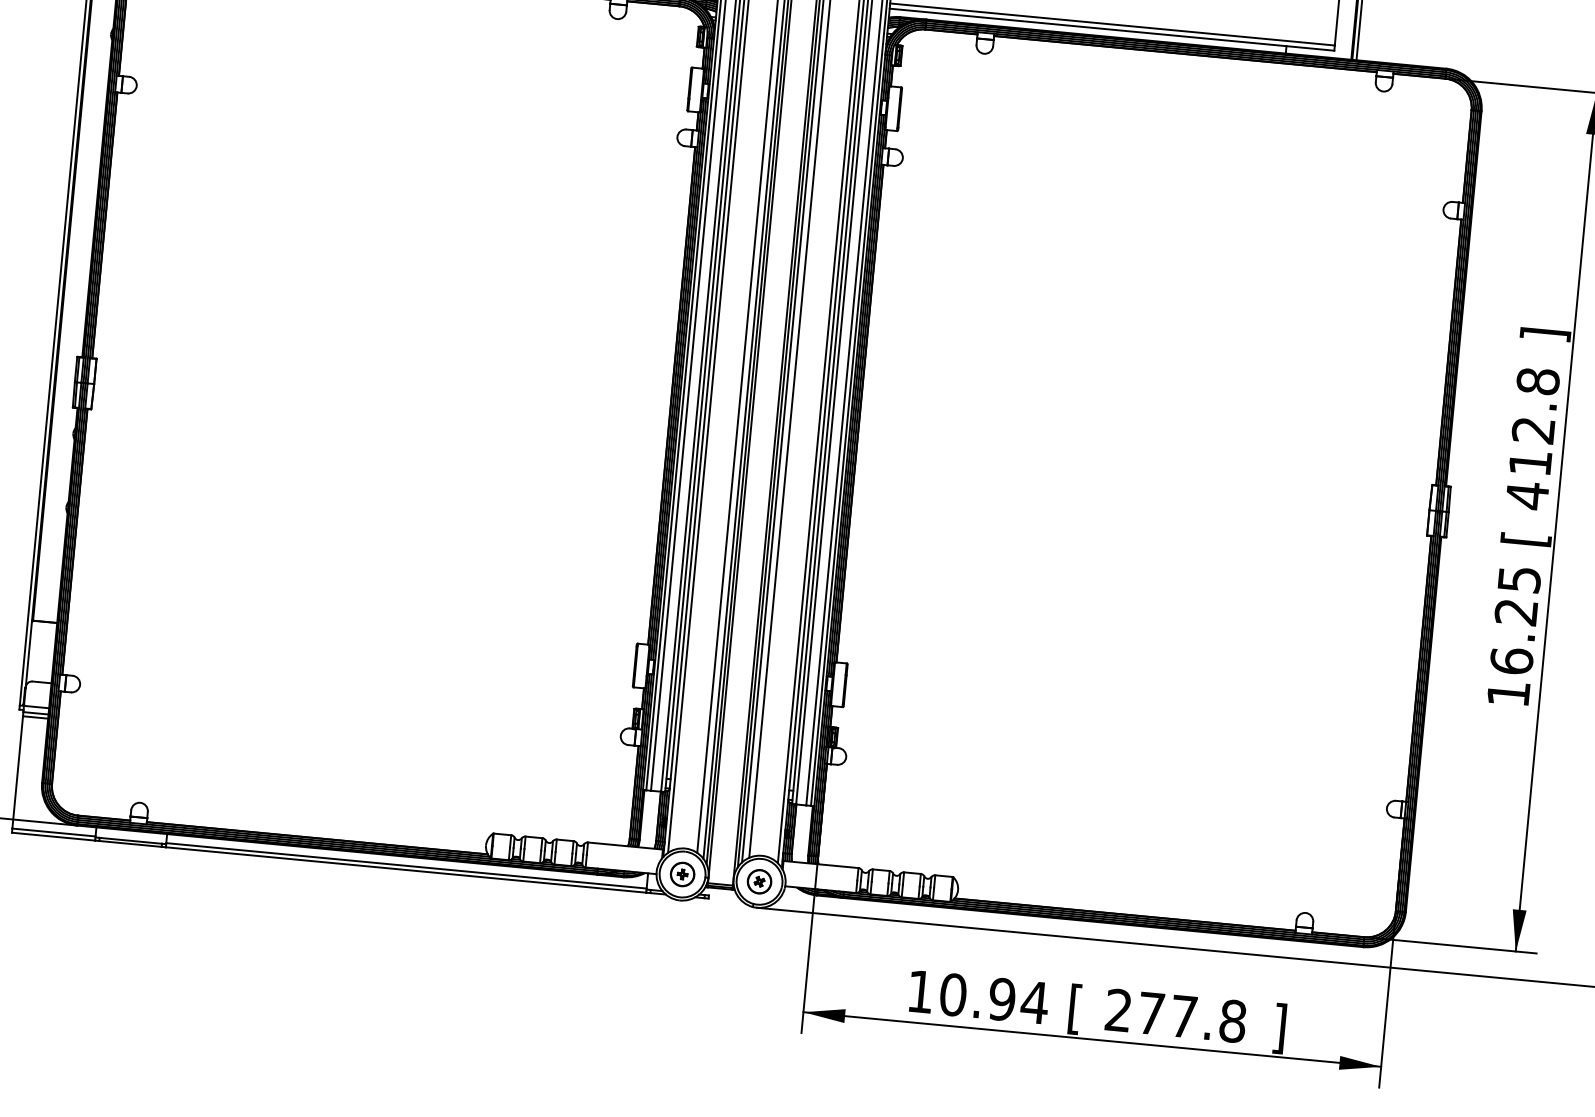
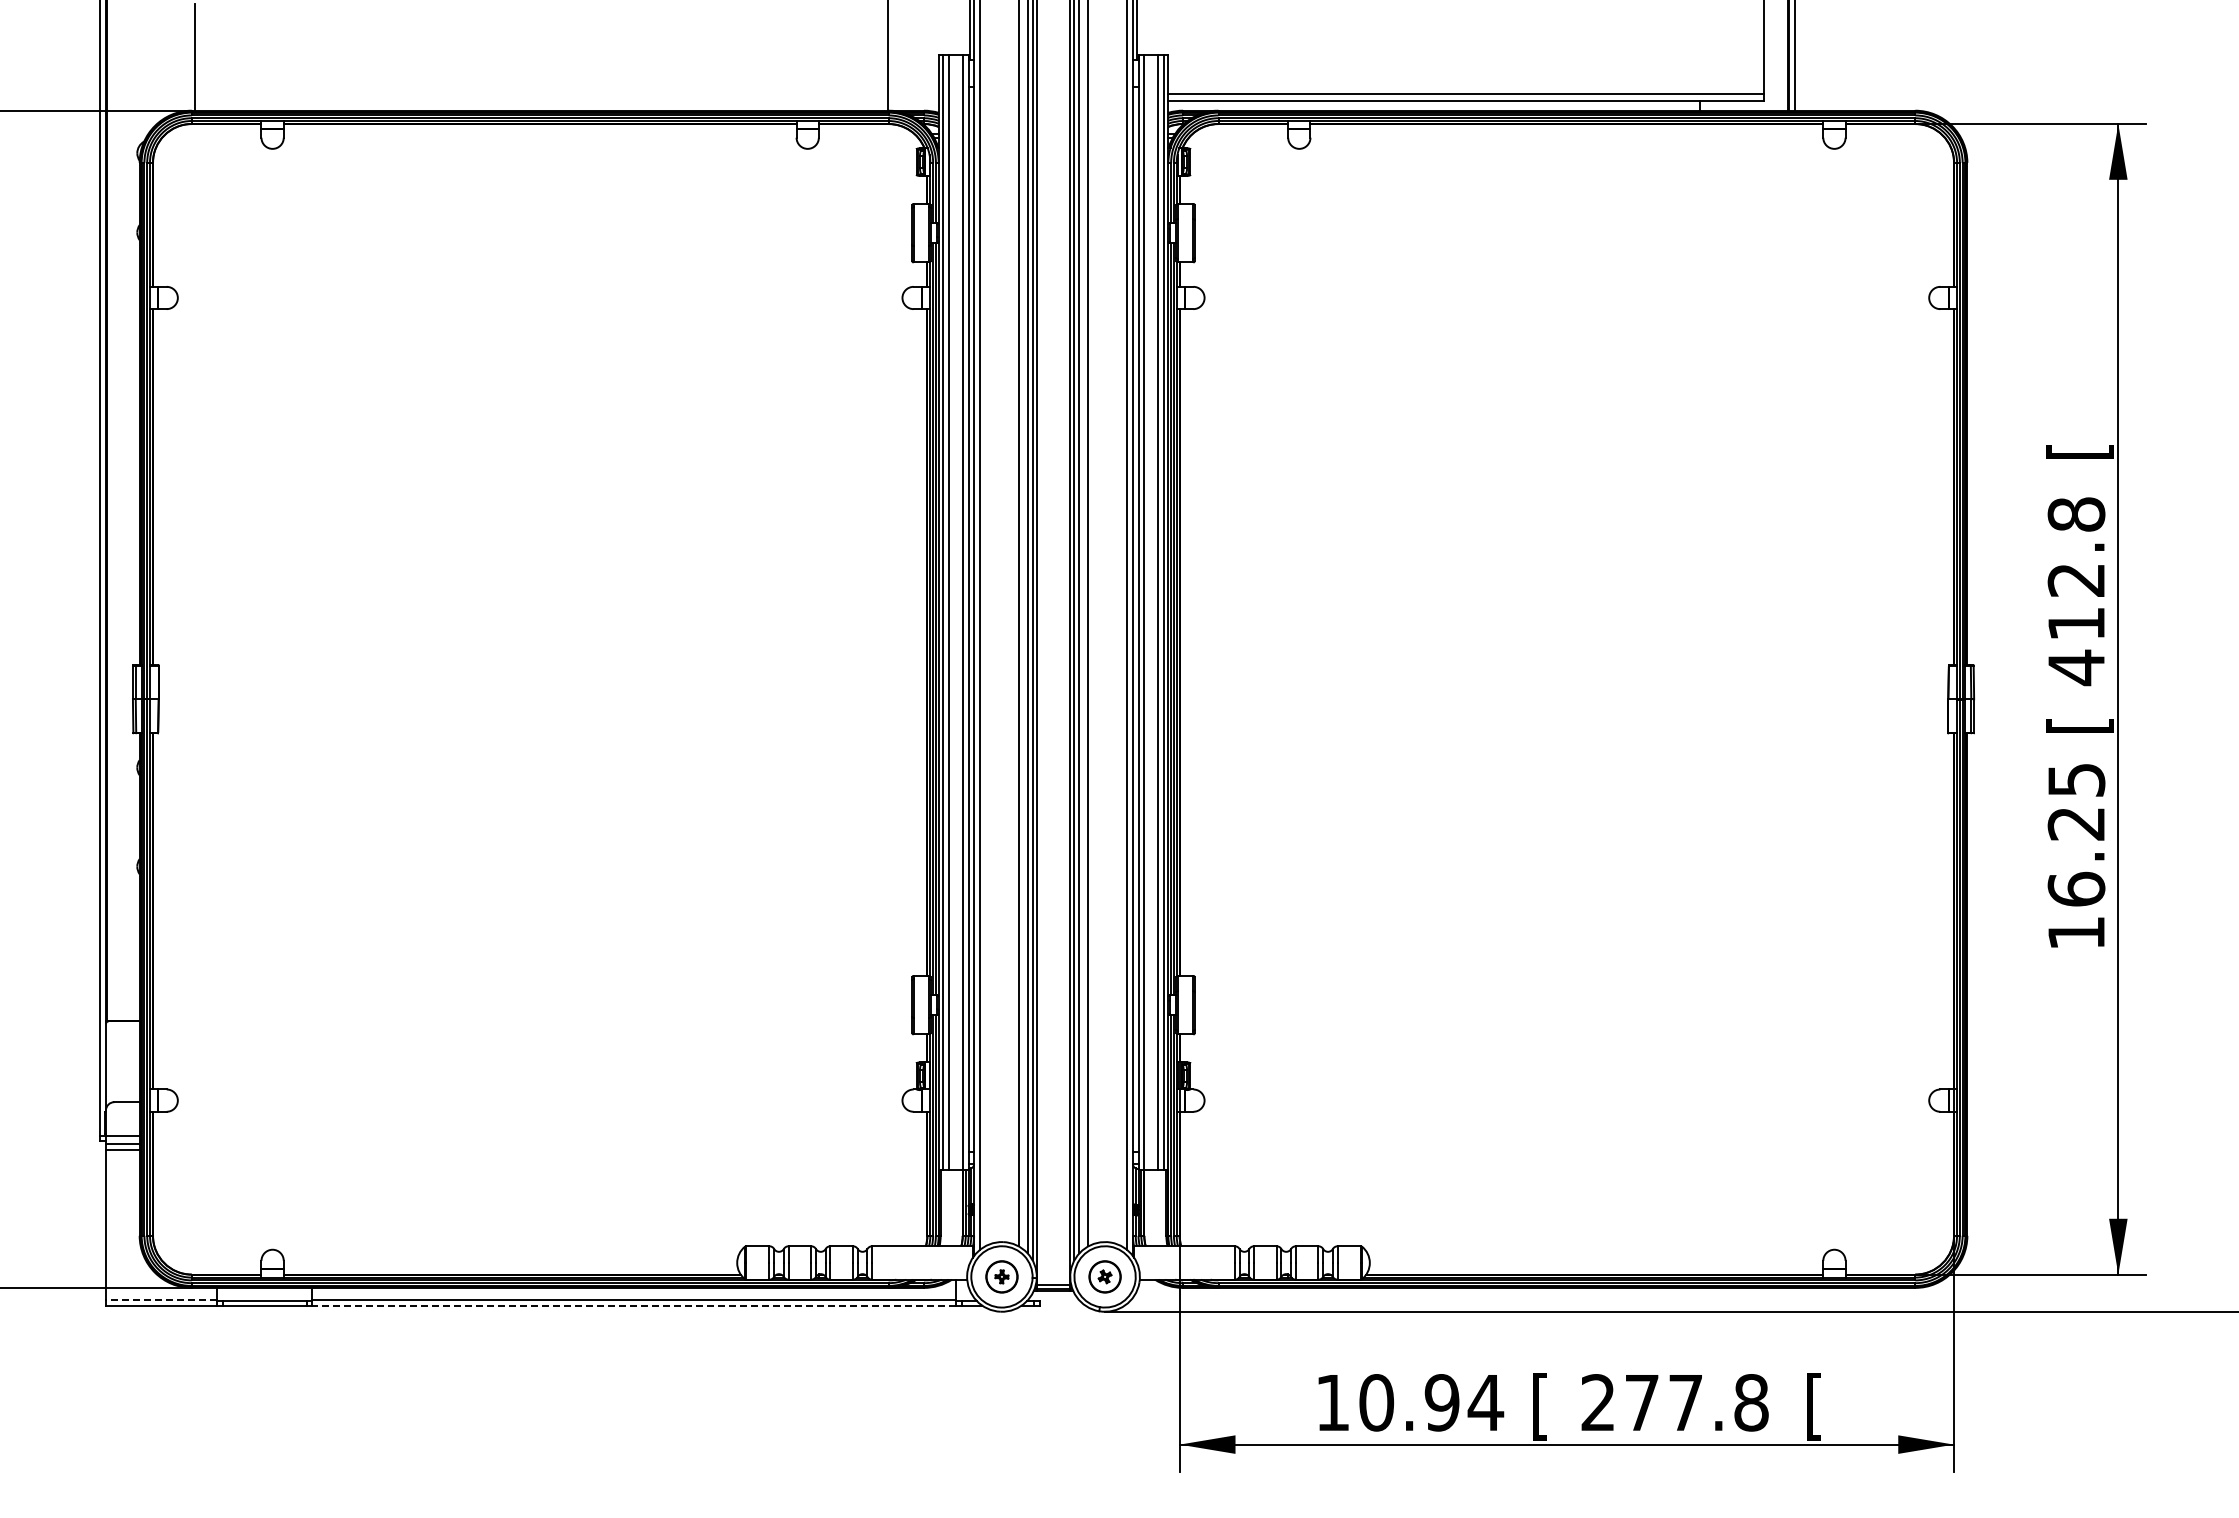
text: (1544, 334) -> (2079, 451), ] -> [
line: (53, 832) -> (161, 1300), solid -> dashed
line: (406, 869) -> (634, 1305), solid -> dashed
text: (1279, 1028) -> (1814, 1406), ] -> [

